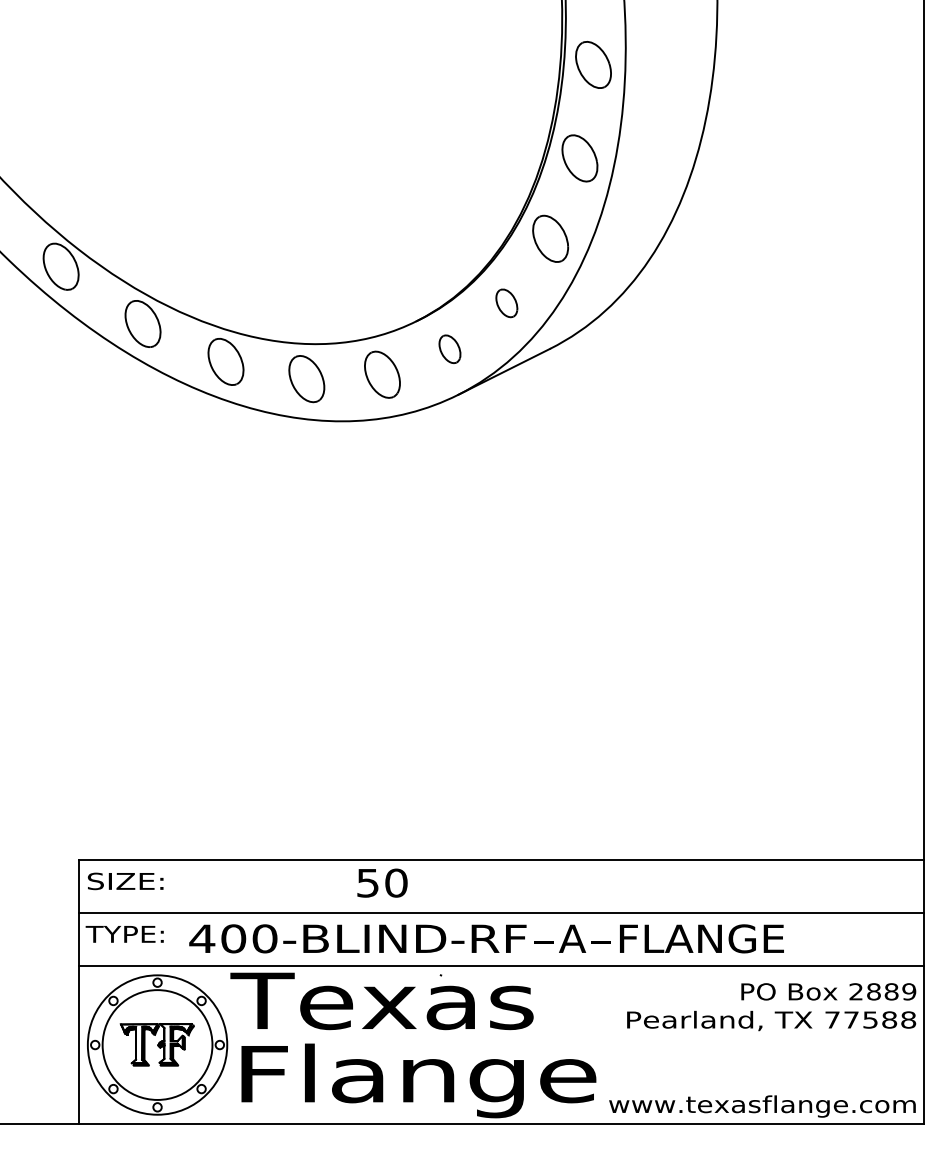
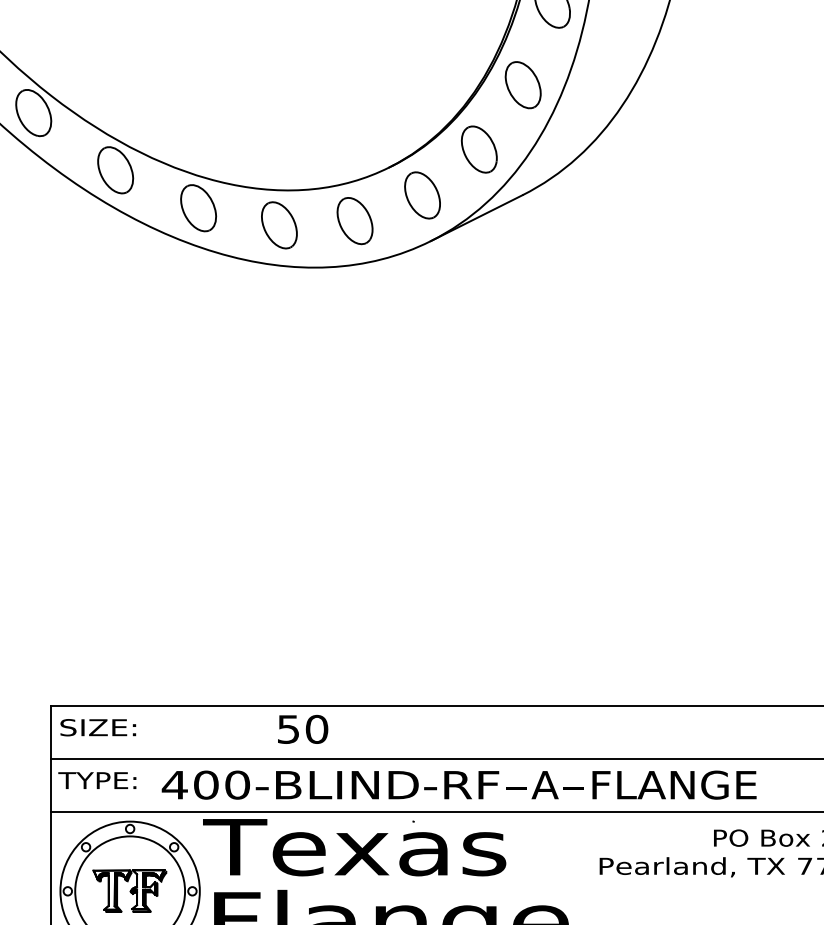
part: (506, 303) -> (479, 149), size x1.67
part: (449, 349) -> (422, 195), size x1.67
text: (382, 882) -> (303, 728), moved

